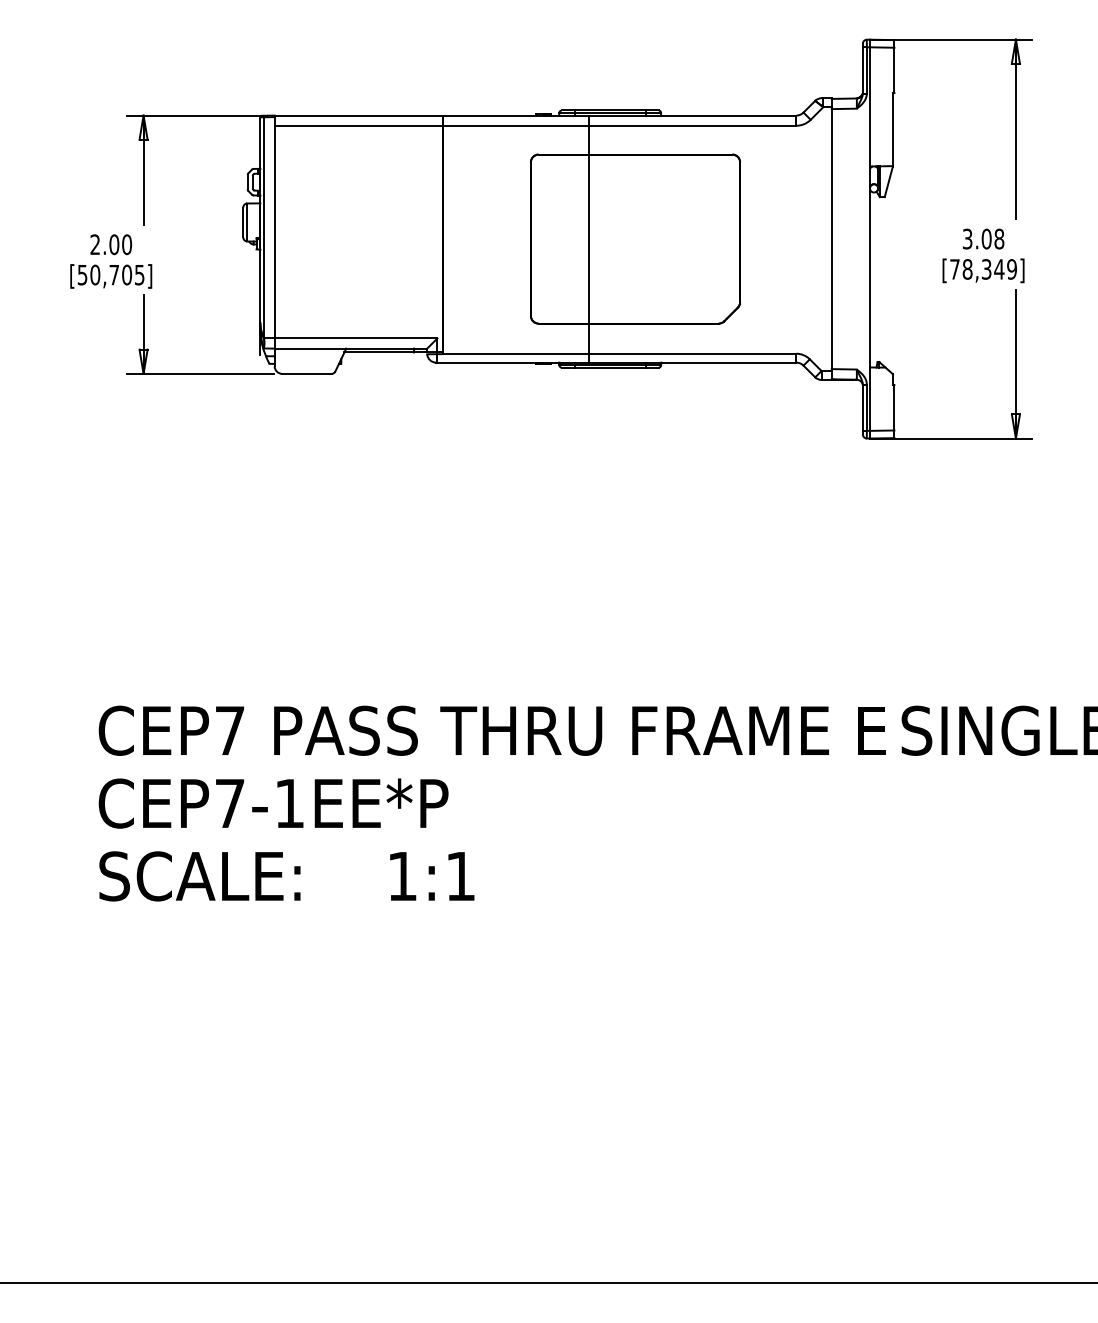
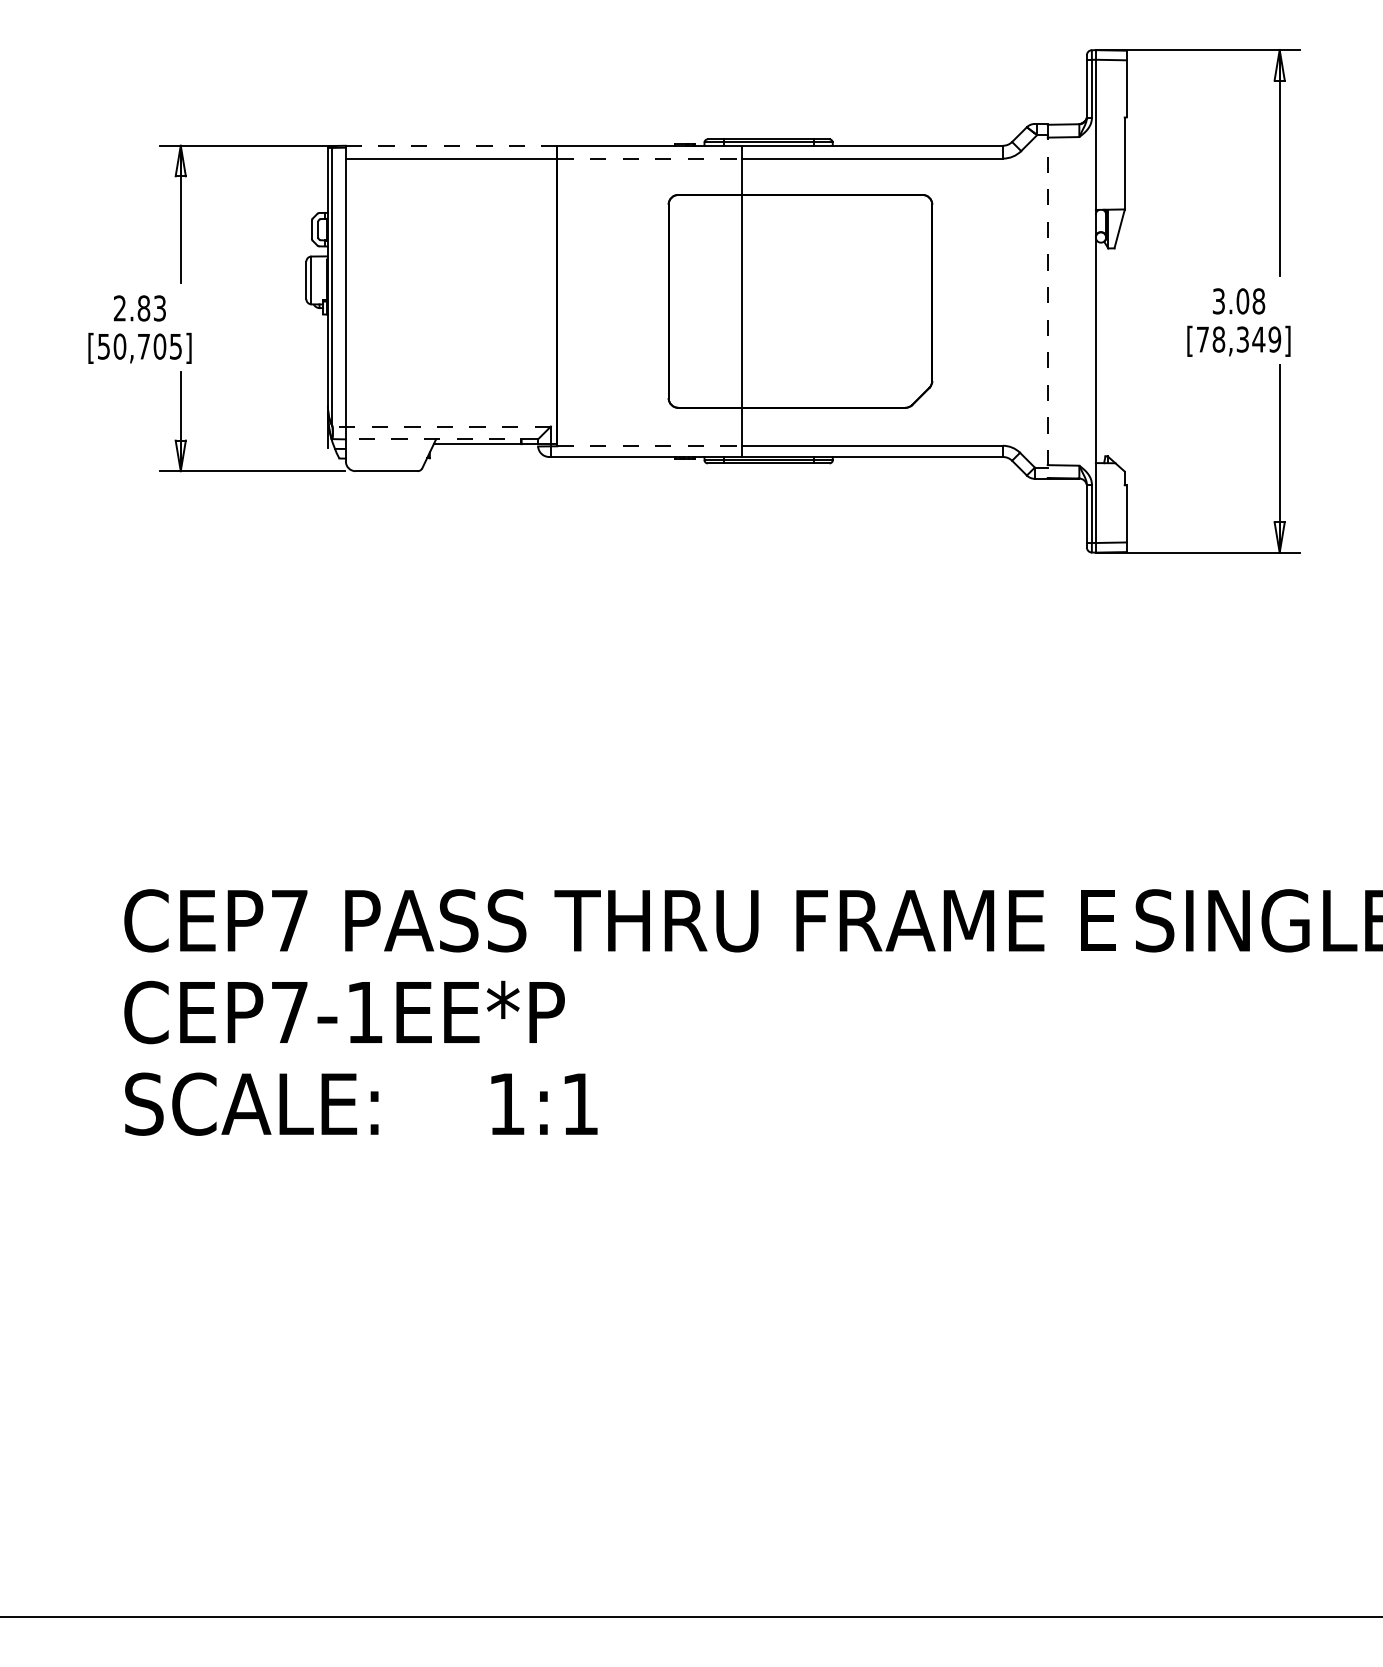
line: (358, 115) -> (451, 145), solid -> dashed
line: (516, 125) -> (650, 158), solid -> dashed
line: (831, 239) -> (1047, 301), solid -> dashed
text: (120, 244) -> (151, 308), 2.00 -> 2.83
line: (350, 338) -> (441, 426), solid -> dashed
line: (350, 348) -> (441, 439), solid -> dashed
line: (516, 353) -> (650, 445), solid -> dashed

